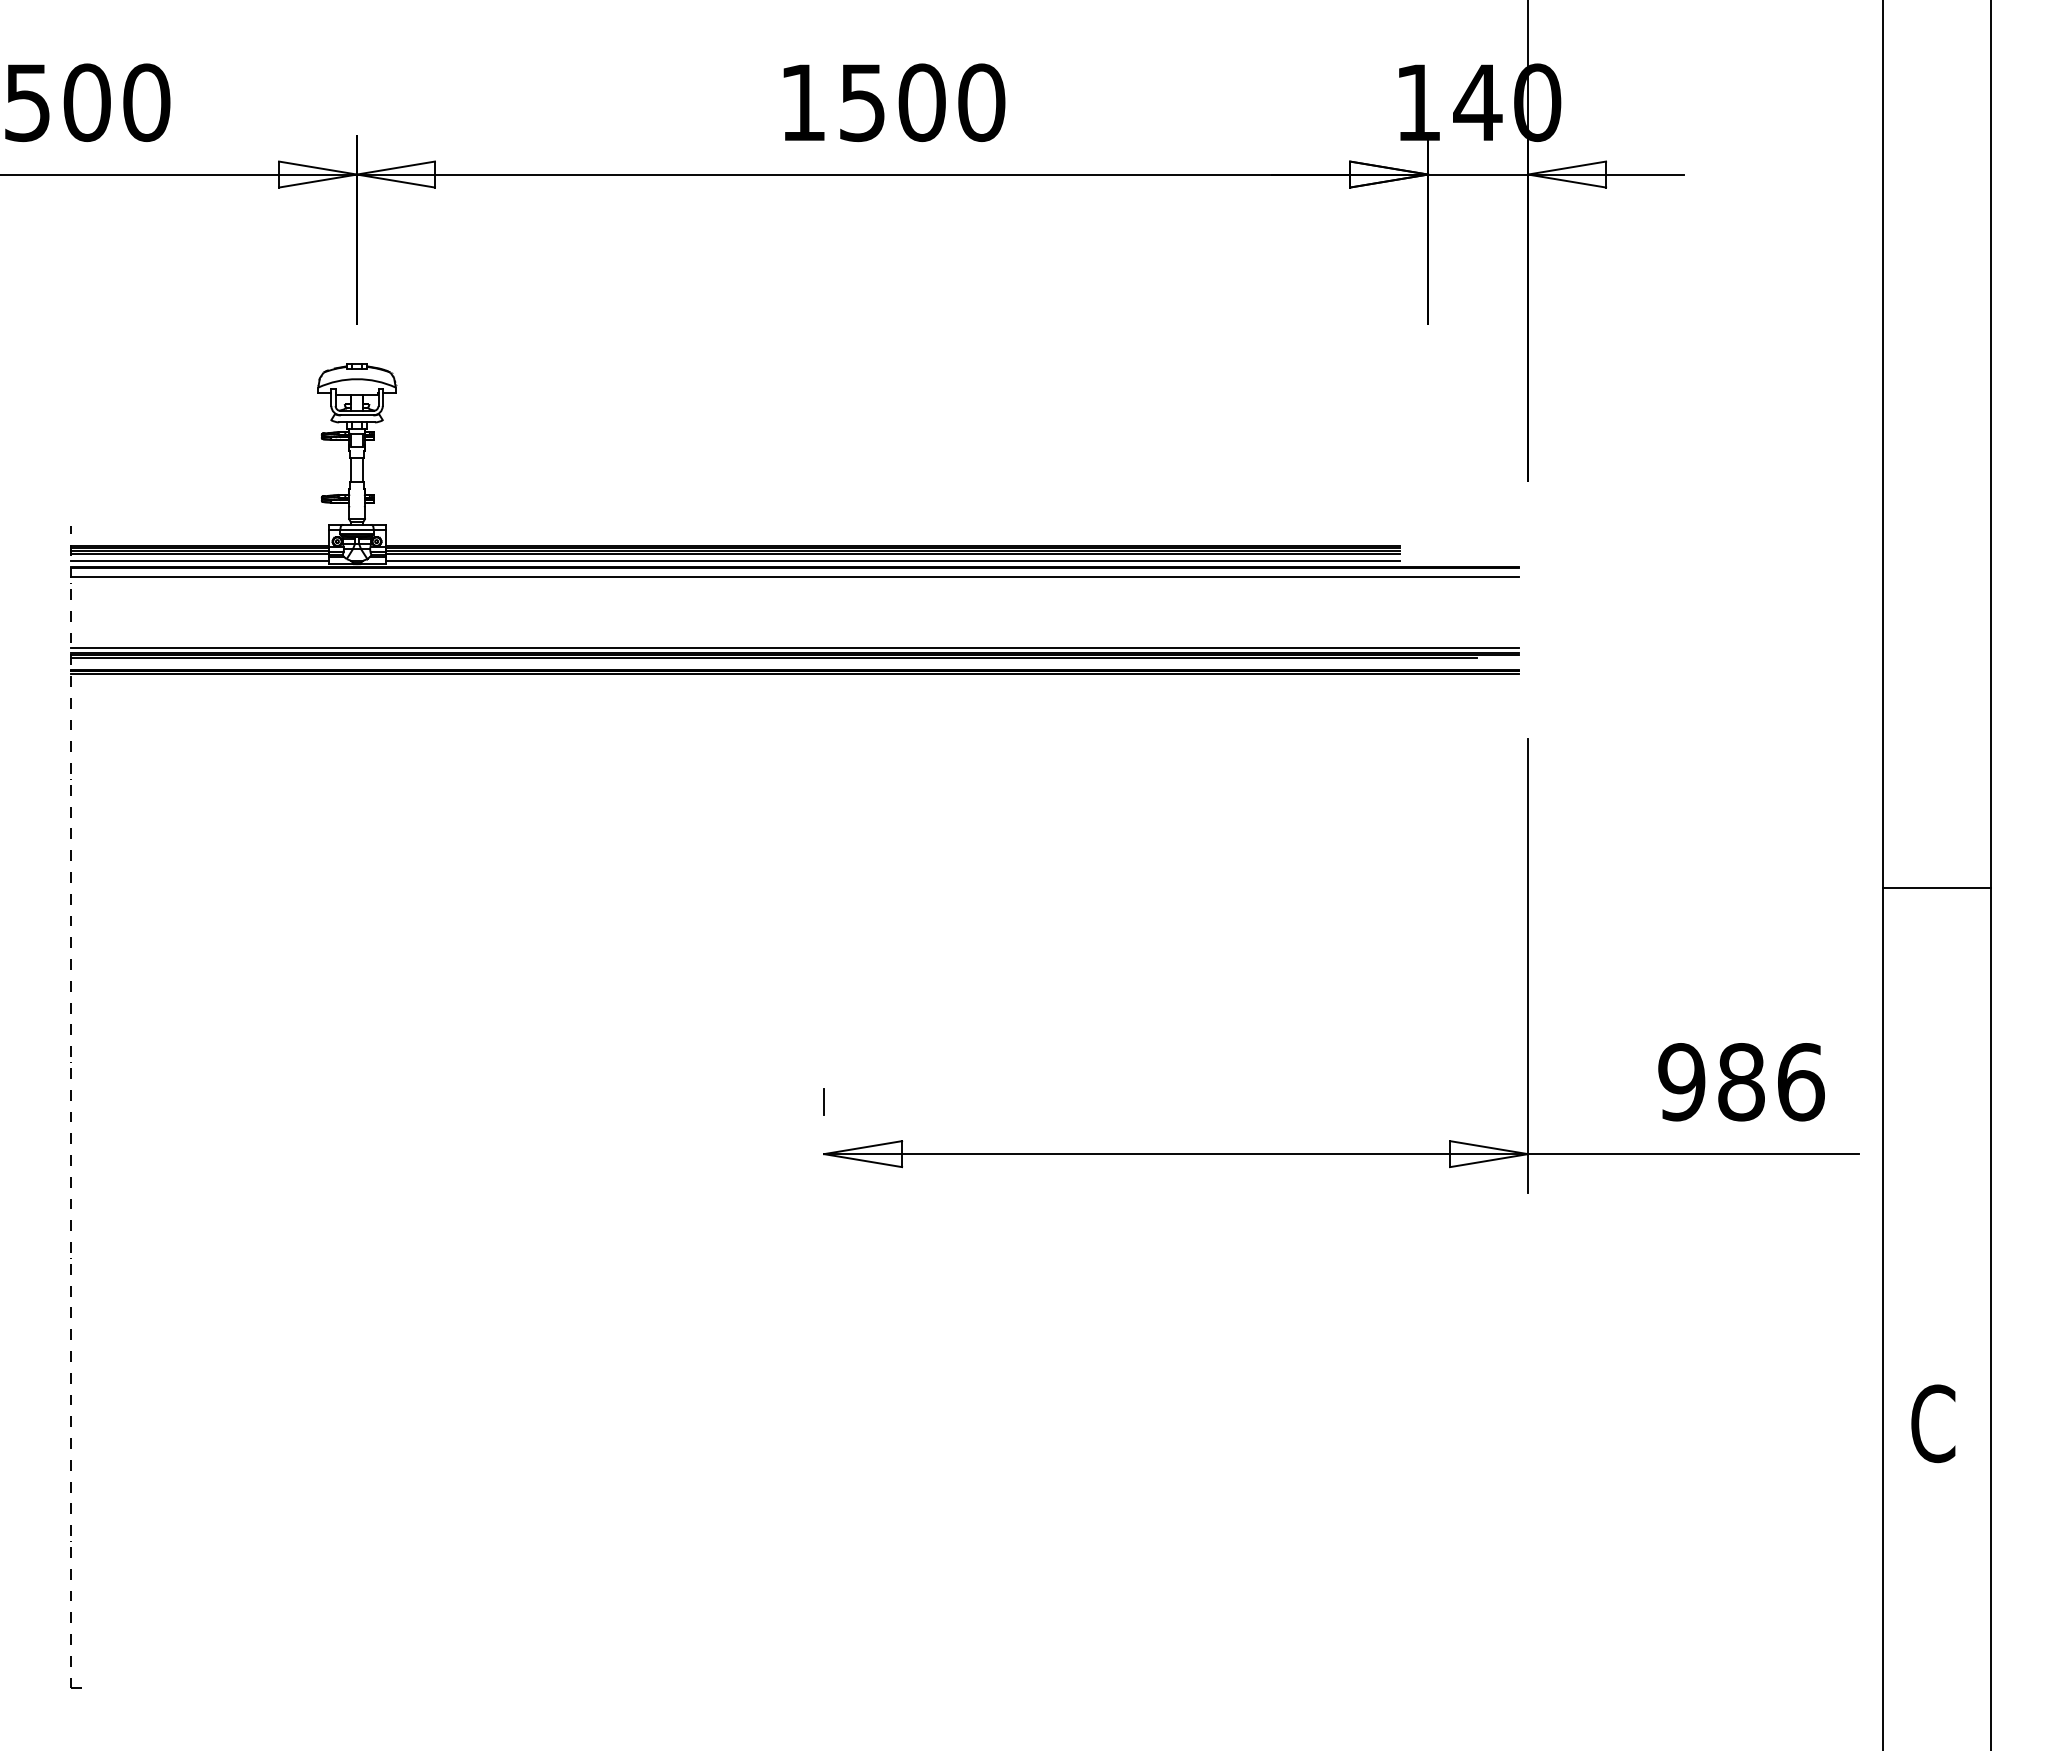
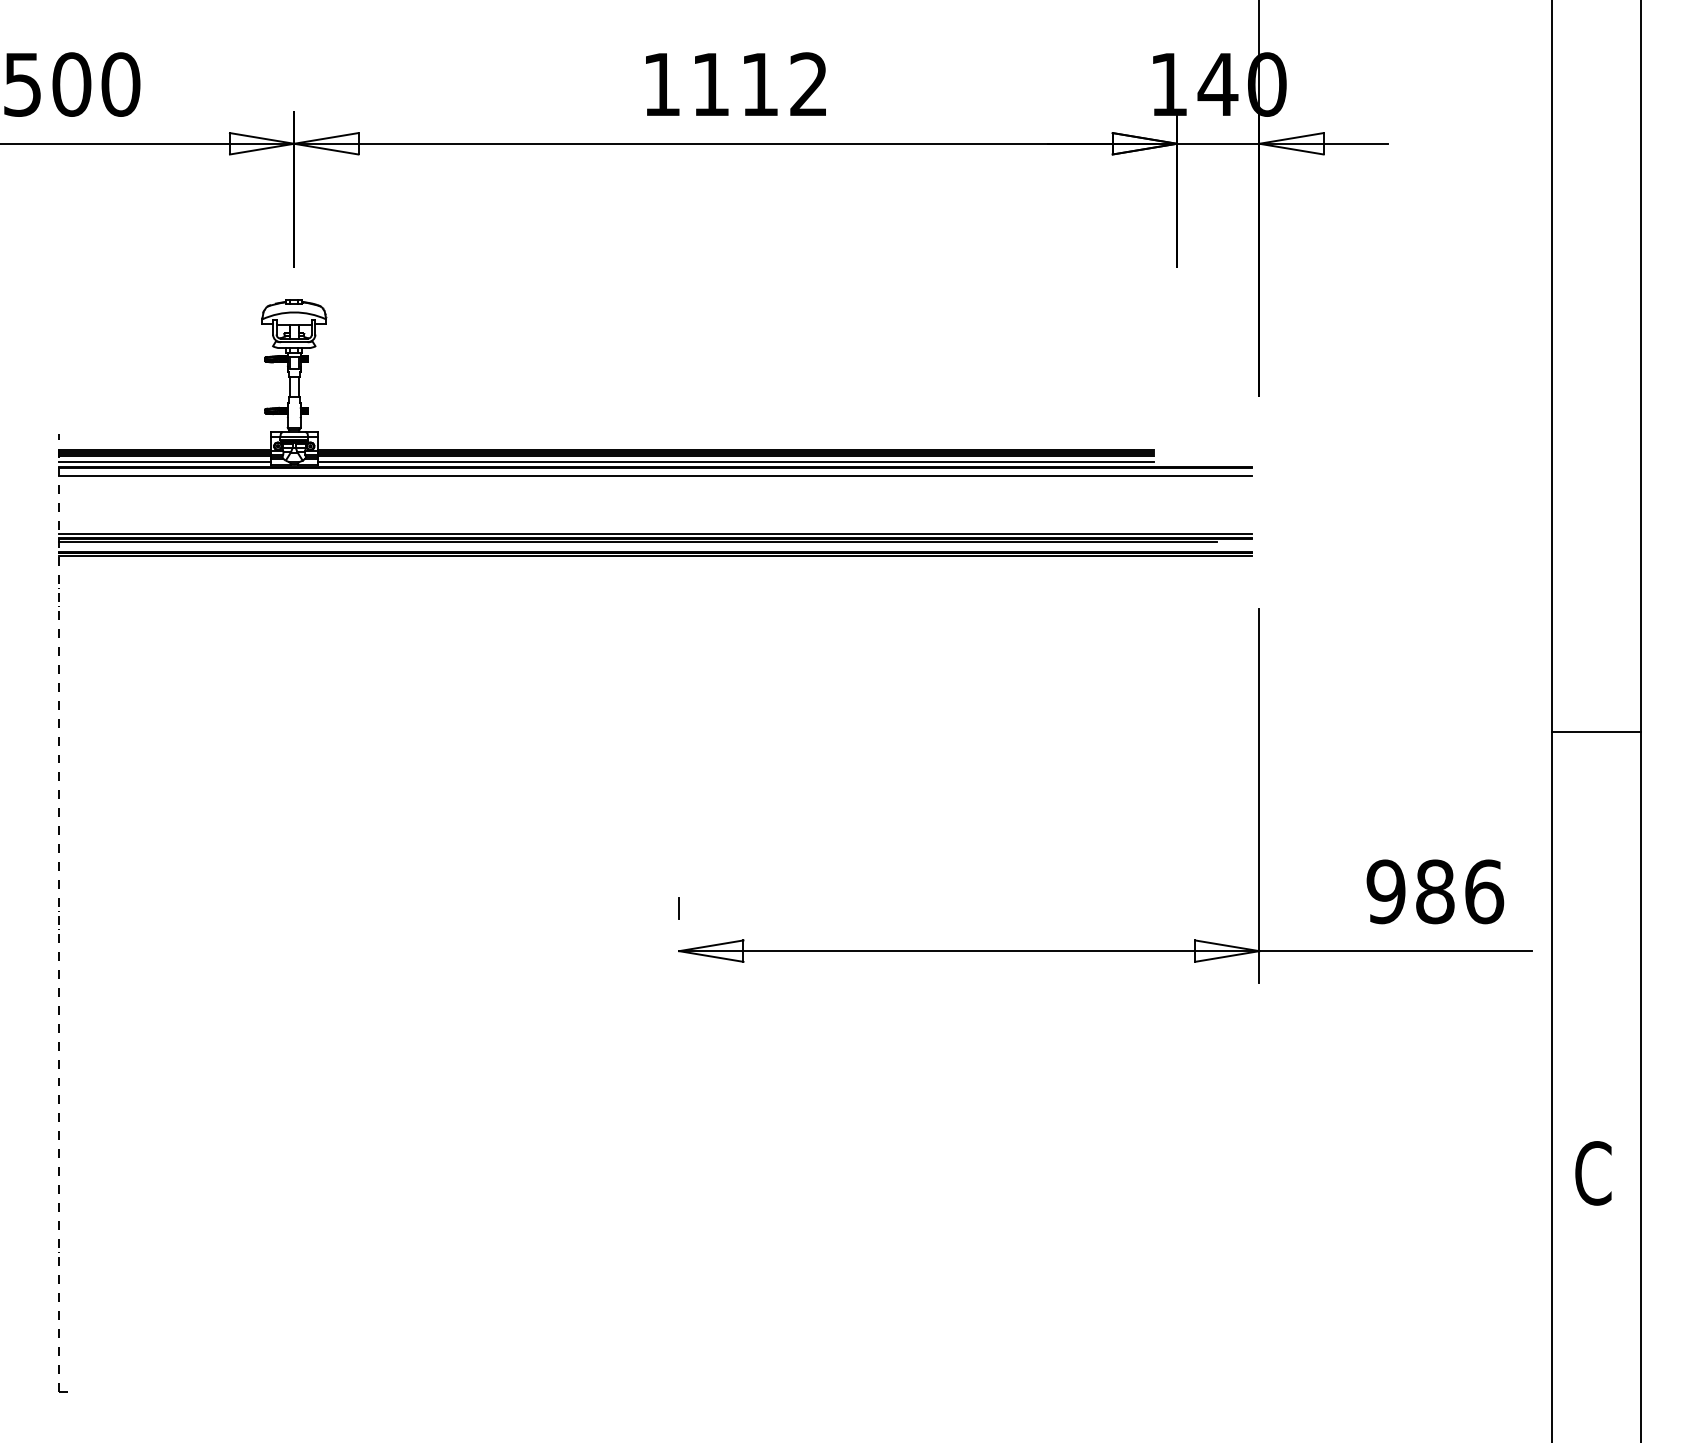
text: (922, 102) -> (760, 84), 1500 -> 1112

